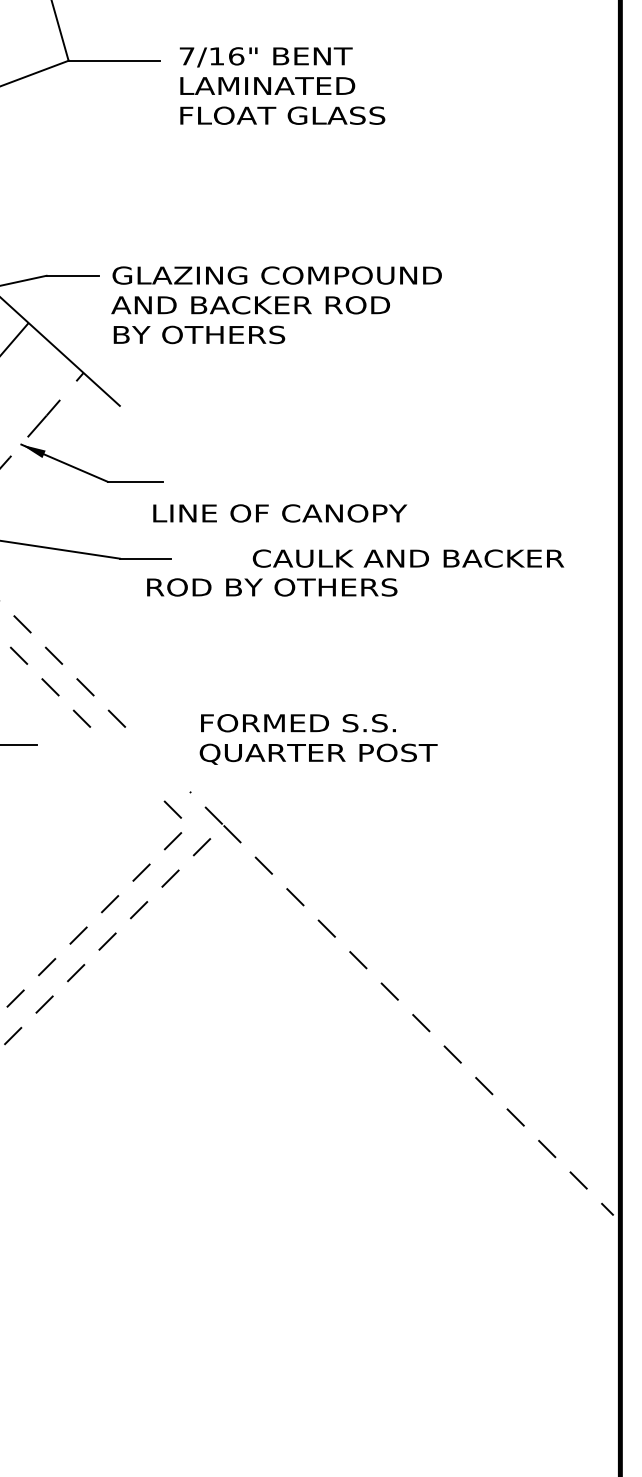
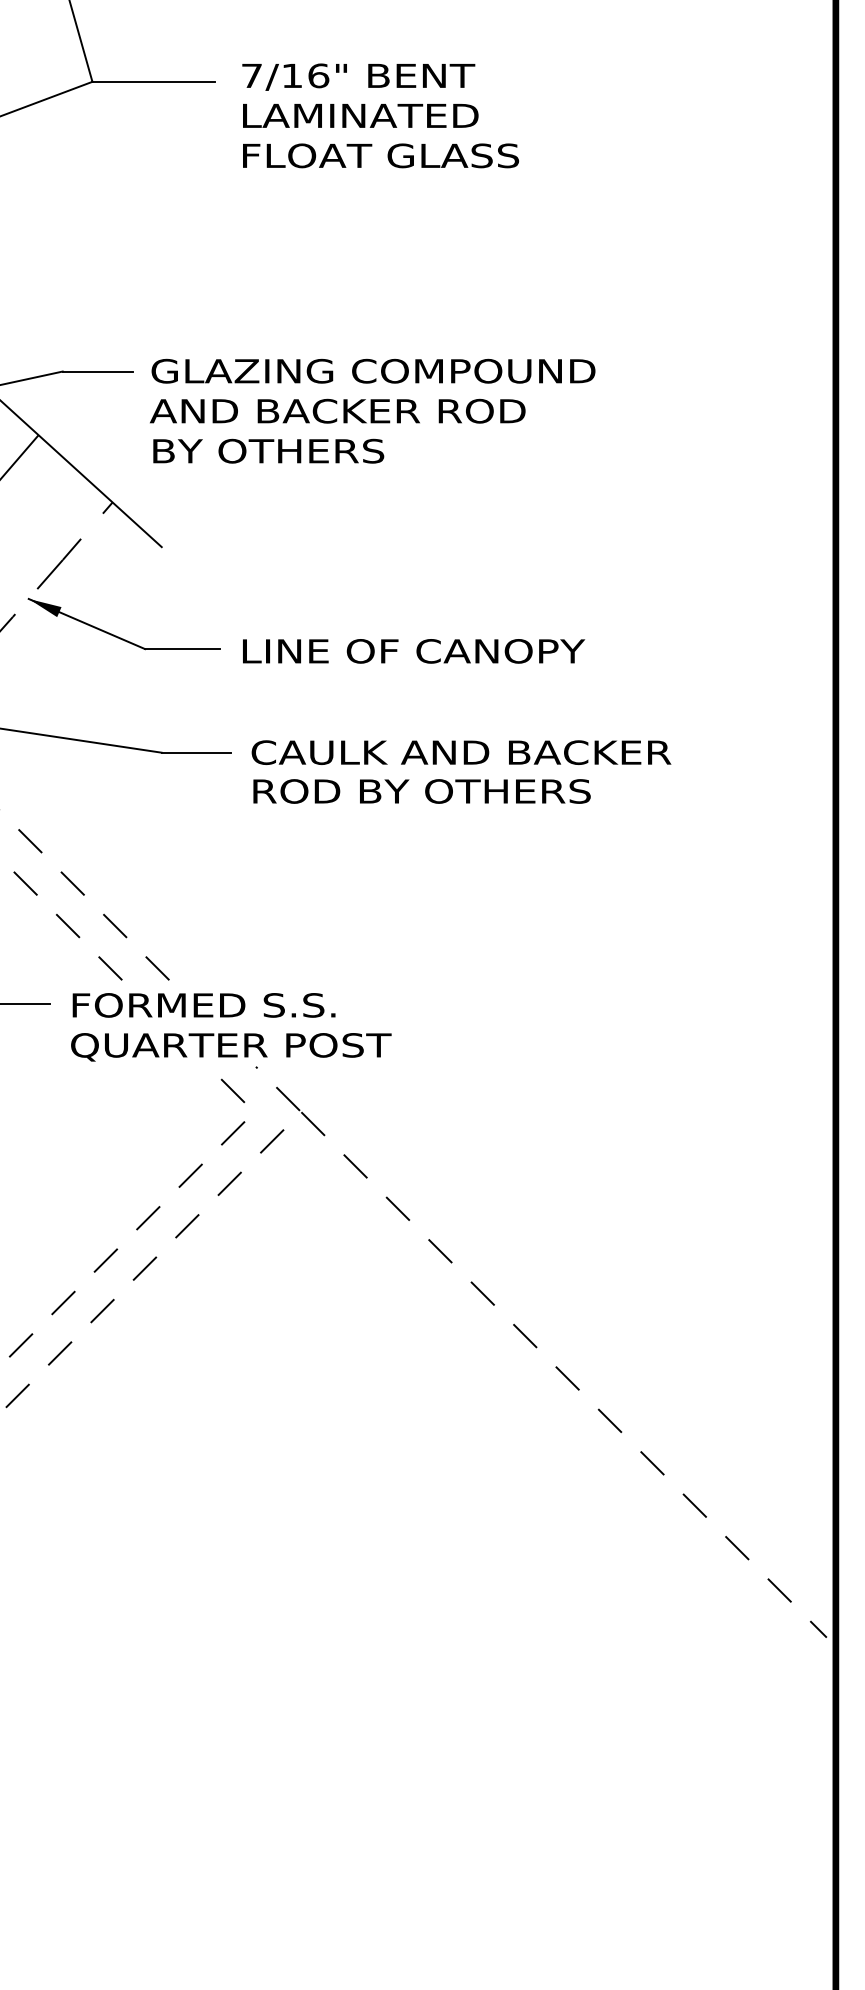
text: (280, 513) -> (414, 651), moved
text: (408, 558) -> (461, 752), moved
text: (272, 587) -> (422, 791), moved
text: (318, 739) -> (231, 1027), moved

